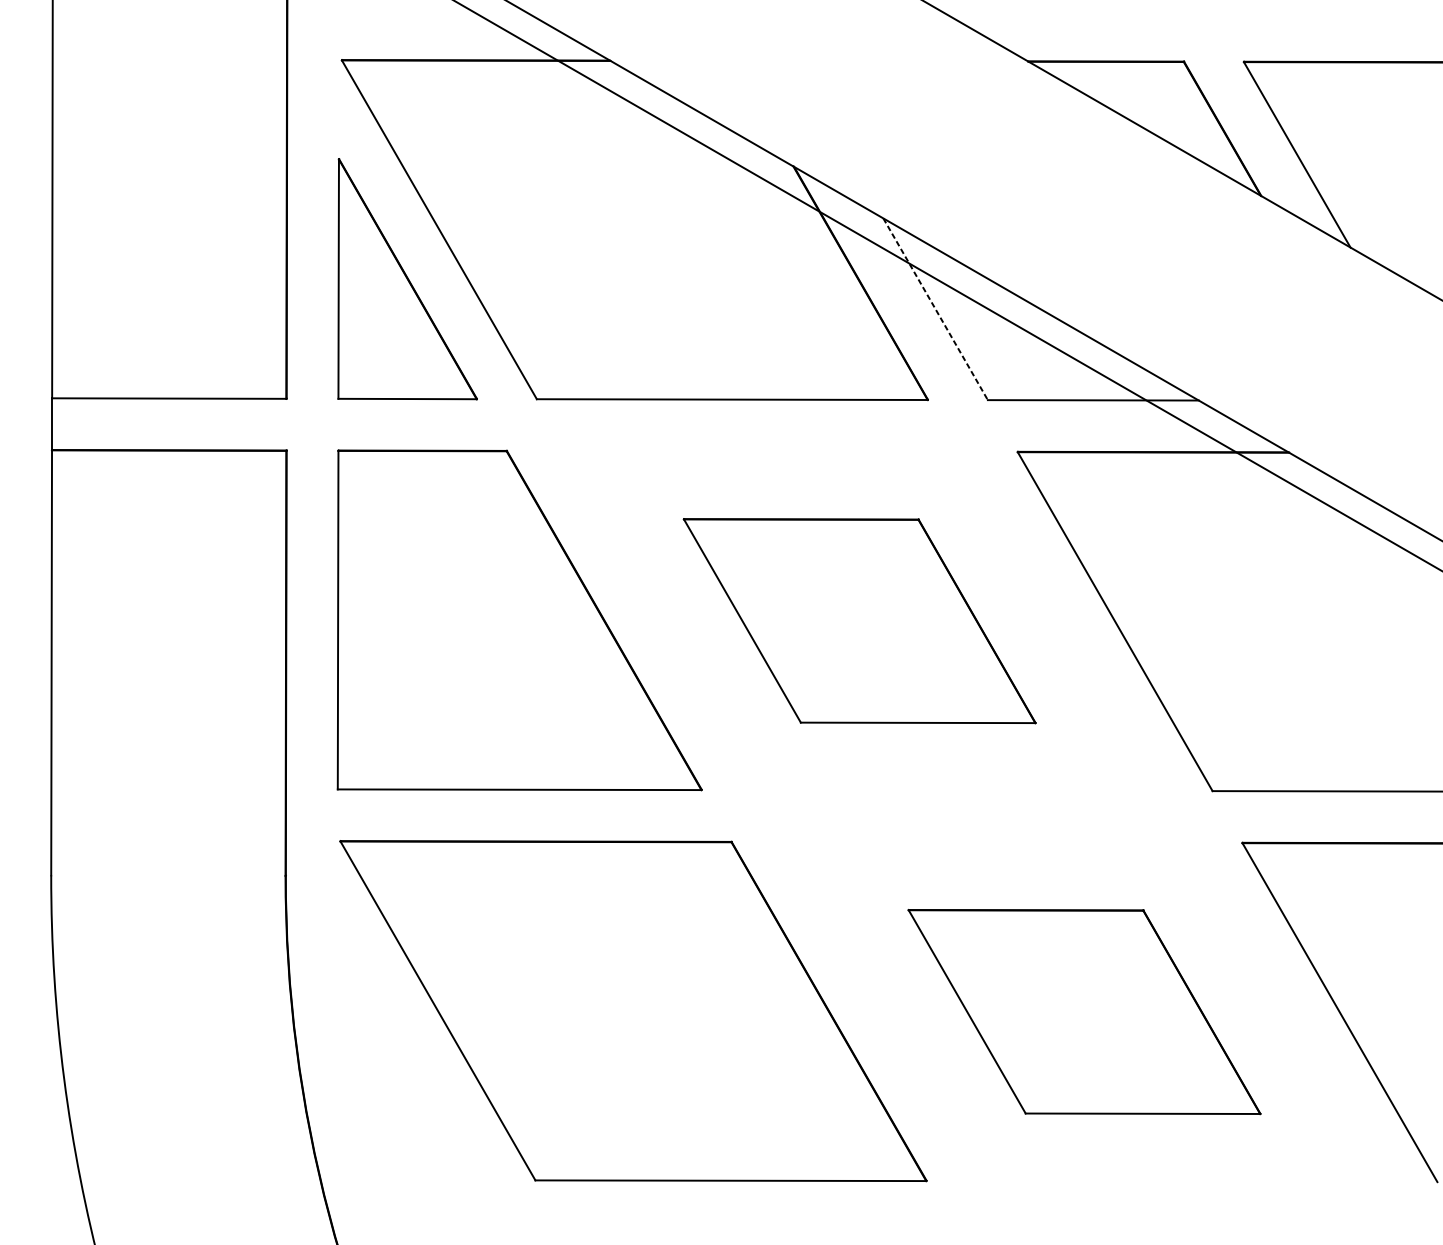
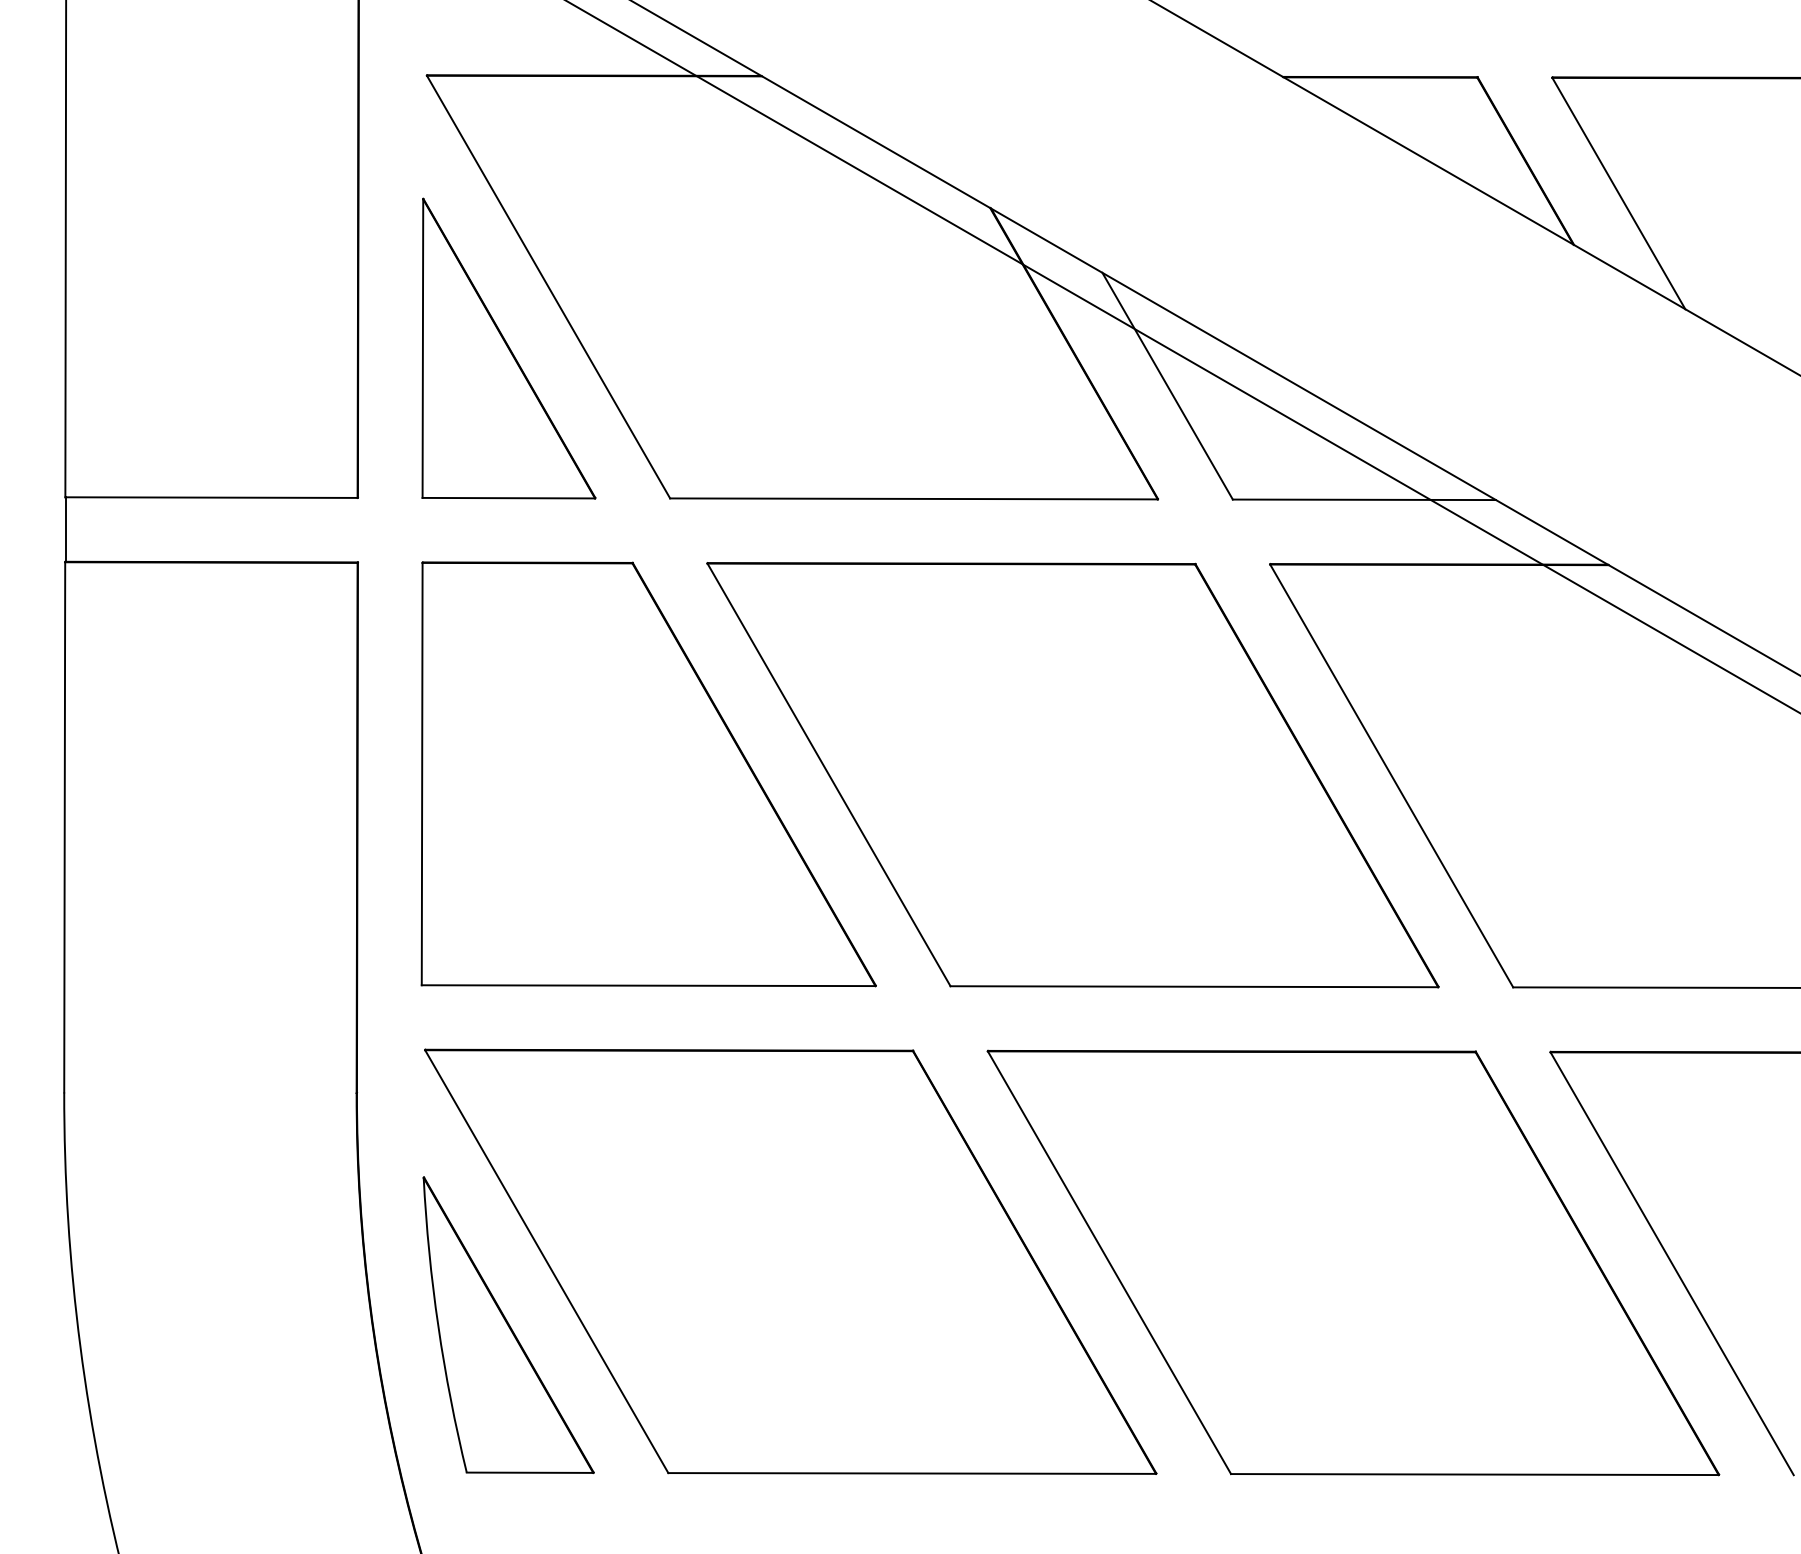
line: (935, 309) -> (1167, 386), dashed -> solid
part: (859, 621) -> (1072, 775), size x1.67
part: (1084, 1011) -> (1353, 1262), size x1.67
part: (407, 1061) -> (508, 1324), added

